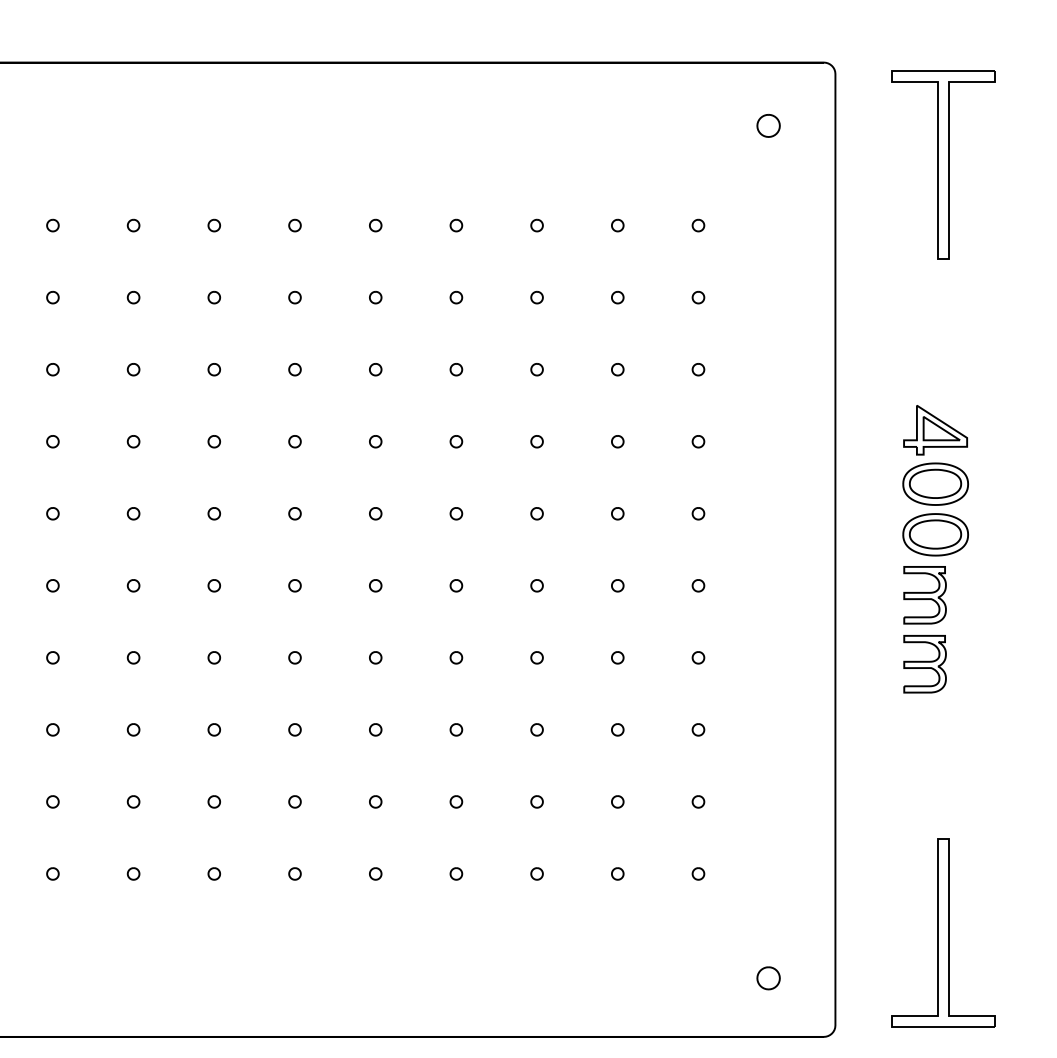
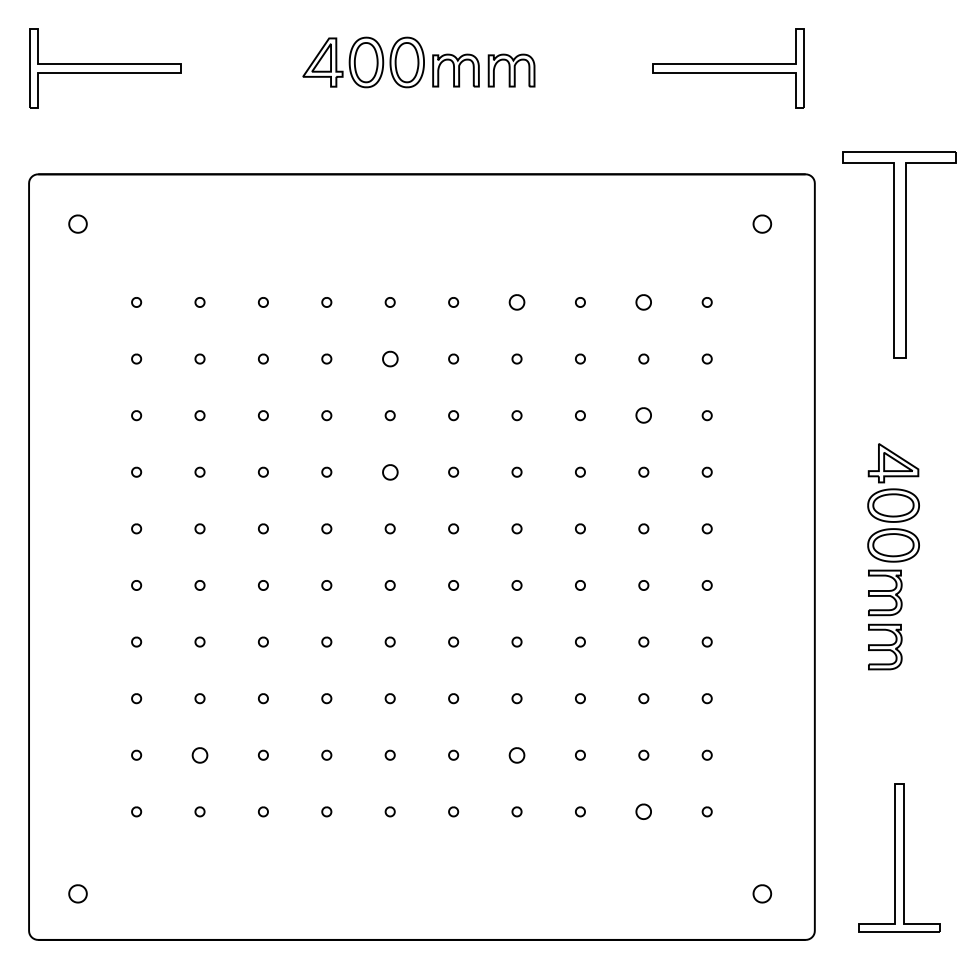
part: (943, 164) -> (899, 254), size x1.4
part: (455, 225) -> (516, 302), size x1.6
part: (617, 225) -> (643, 302), size x1.6
part: (294, 296) -> (389, 358), size x1.6
part: (617, 369) -> (643, 415), size x1.6
part: (294, 440) -> (389, 471), size x1.6
part: (52, 800) -> (199, 754), size x1.6
part: (455, 800) -> (516, 754), size x1.6
part: (617, 873) -> (643, 811), size x1.6

